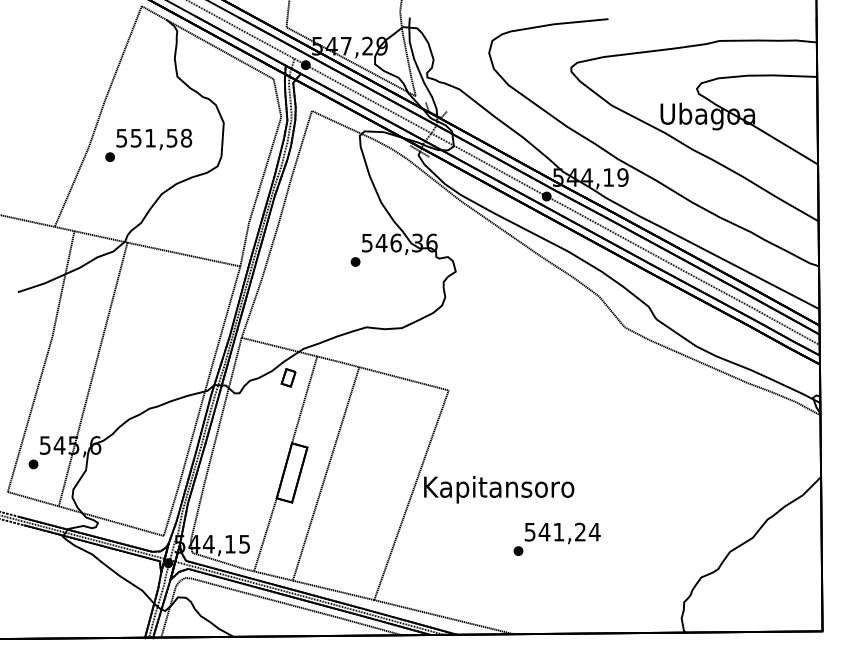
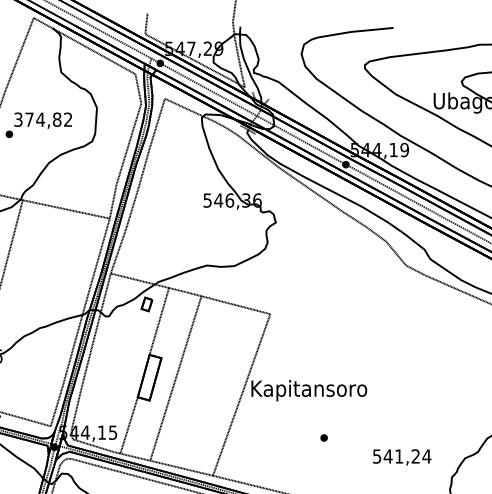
text: (154, 137) -> (43, 119), 551,58 -> 374,82
part: (355, 261) -> (198, 214), removed
text: (562, 533) -> (402, 457), moved

